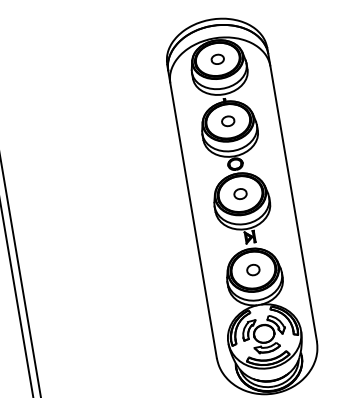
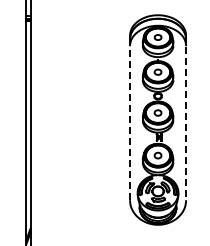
line: (292, 195) -> (186, 118), solid -> dashed
line: (192, 210) -> (130, 117), solid -> dashed

